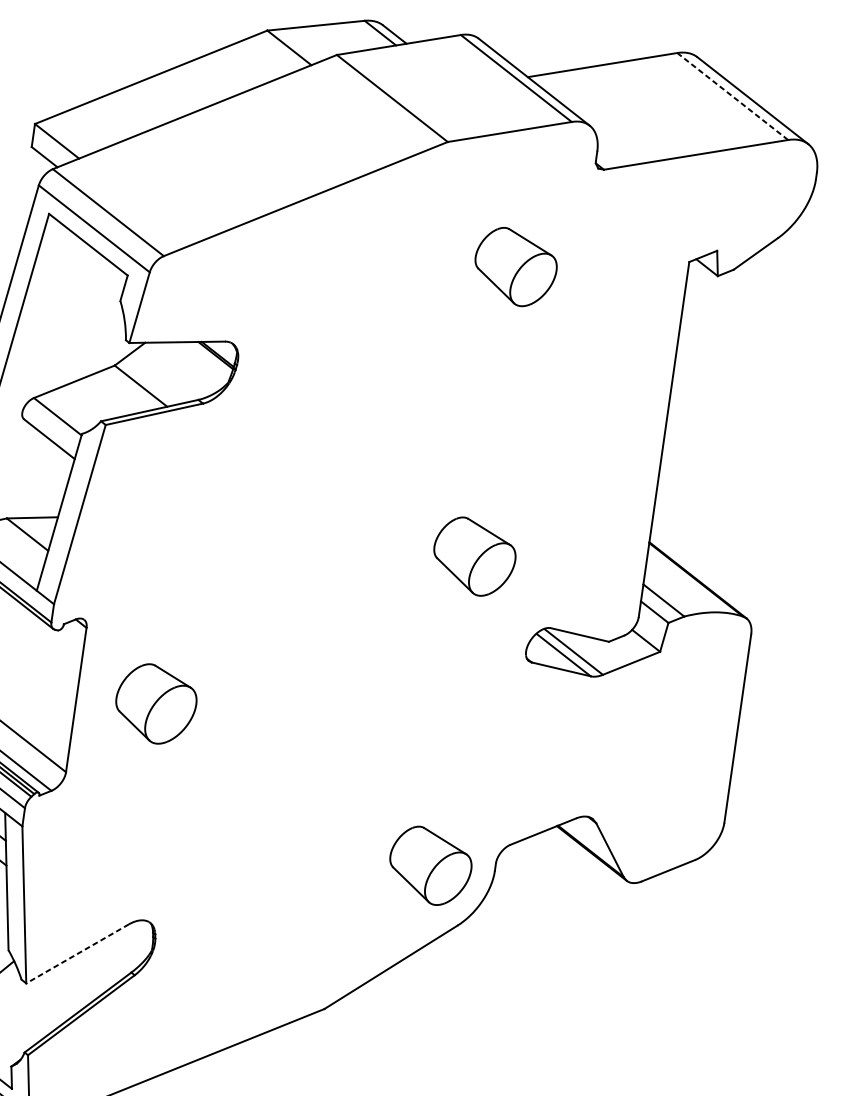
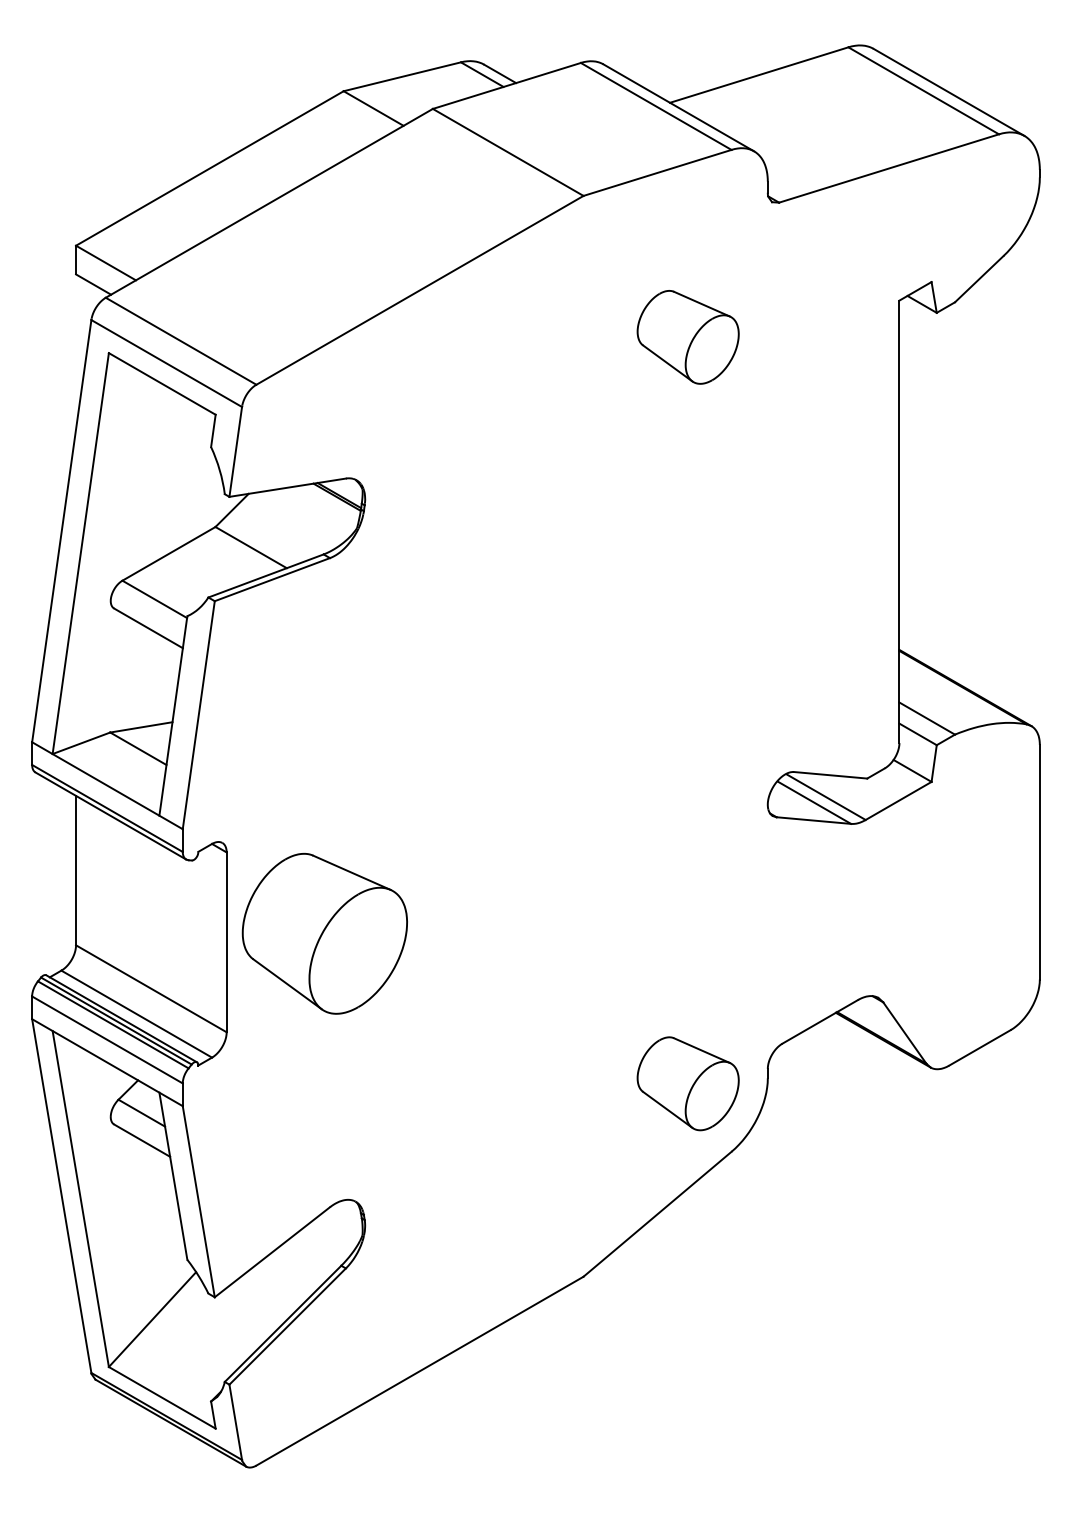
line: (732, 96) -> (923, 90), dashed -> solid
part: (473, 557) -> (687, 698), removed
part: (155, 704) -> (324, 933), size x1.67
line: (77, 954) -> (272, 1252), dashed -> solid

